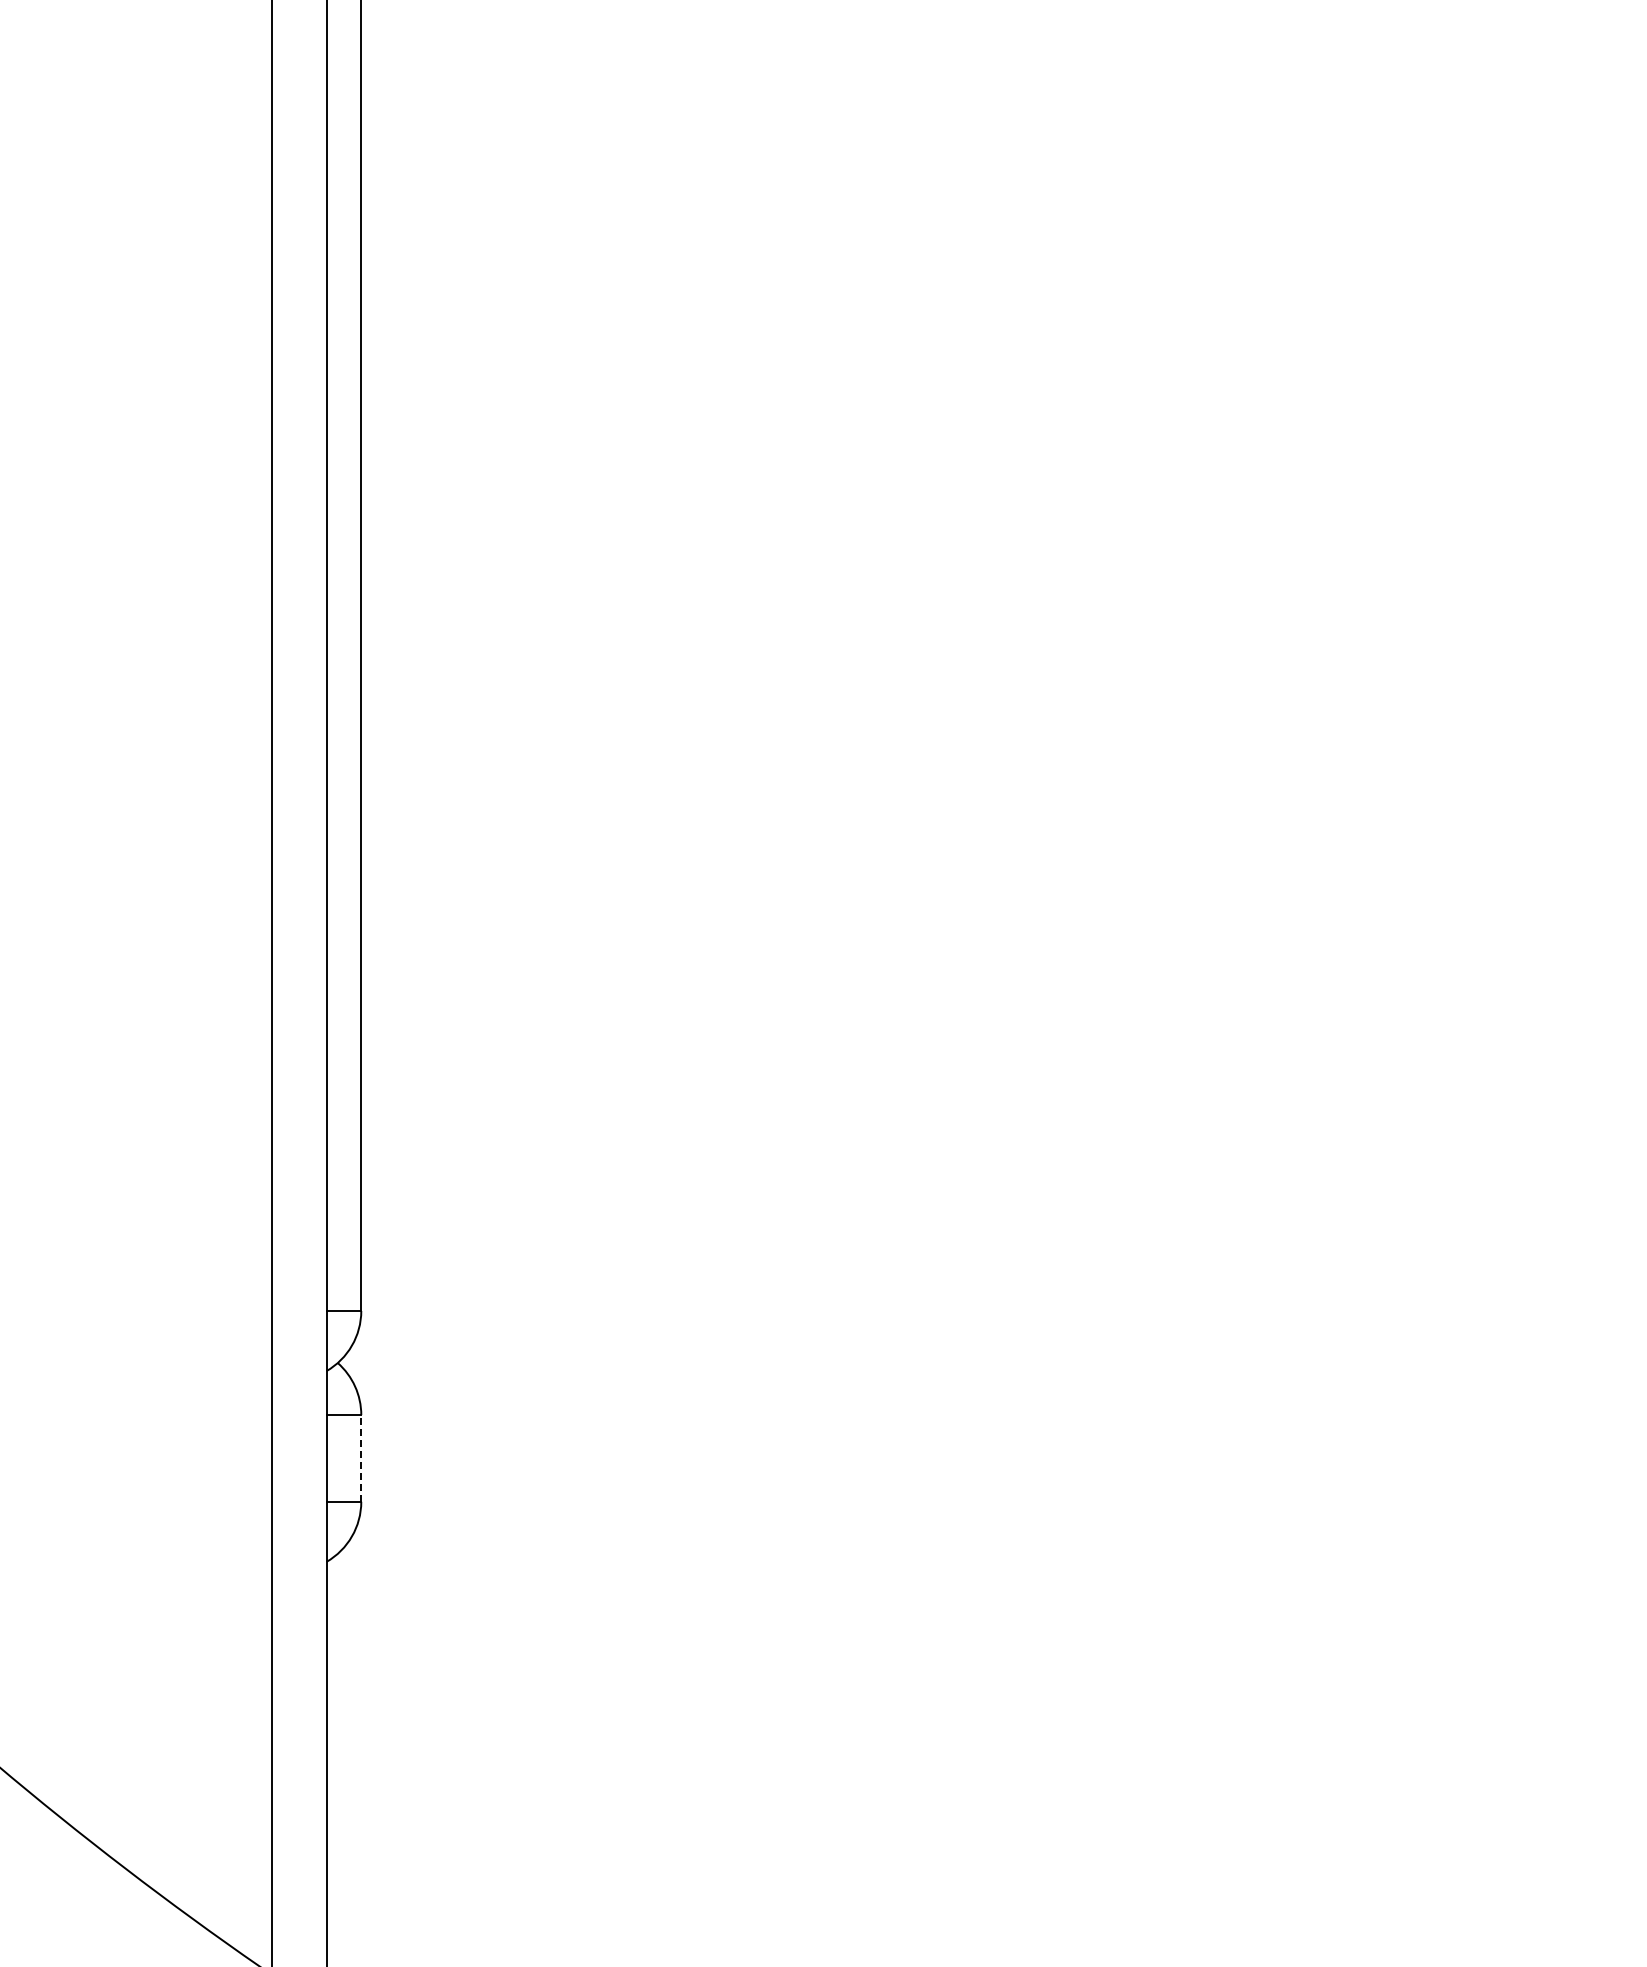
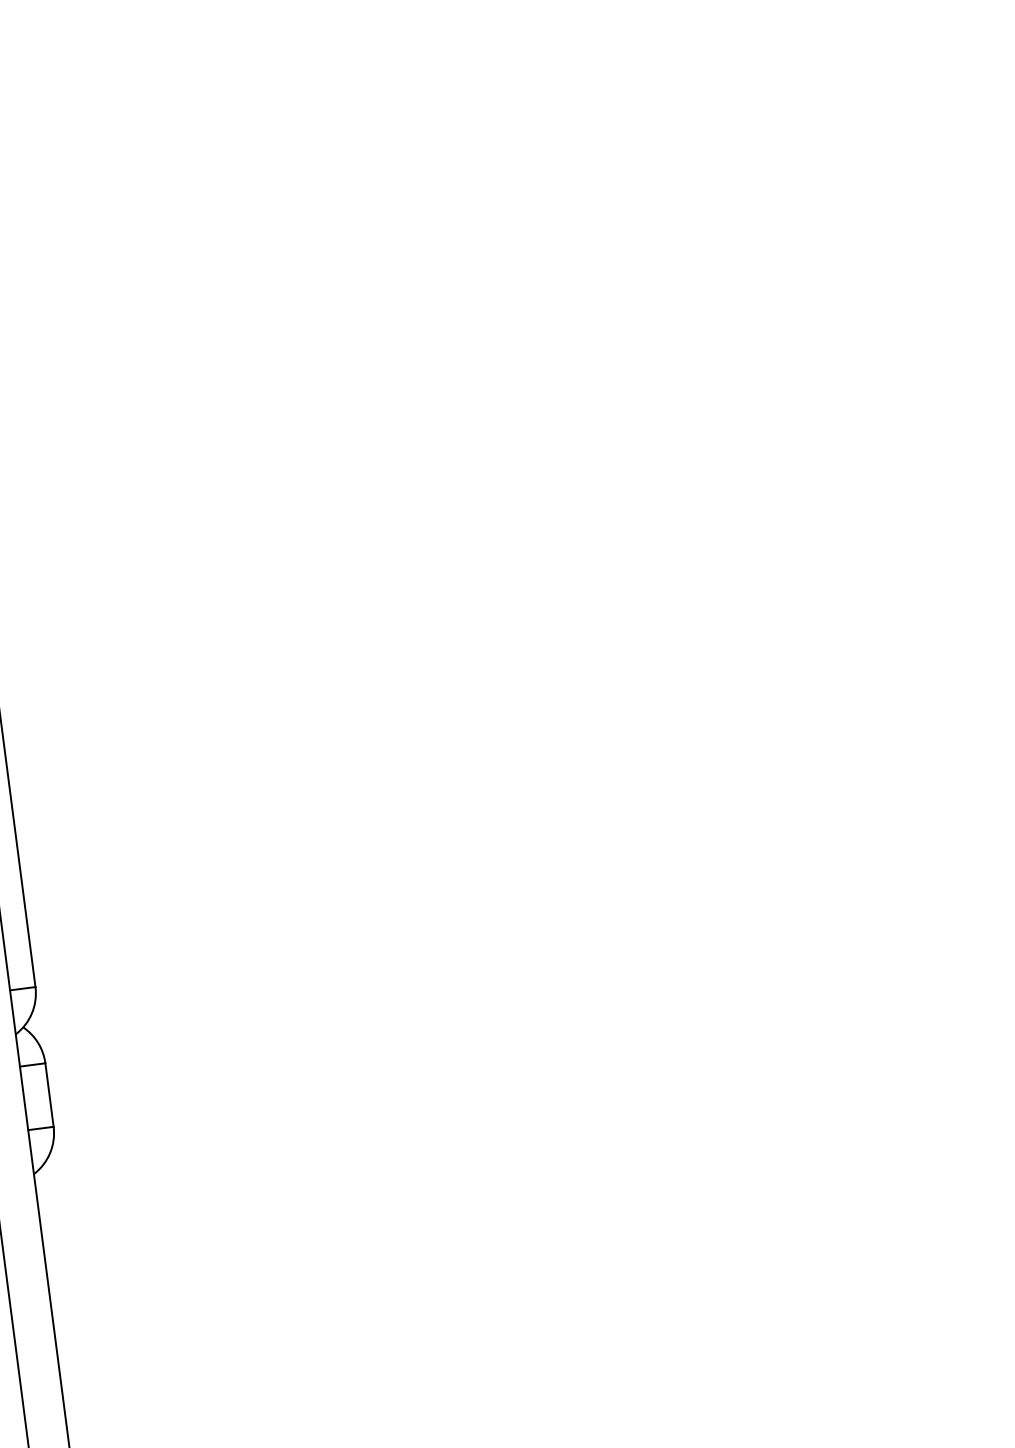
line: (361, 1457) -> (49, 1094), dashed -> solid

